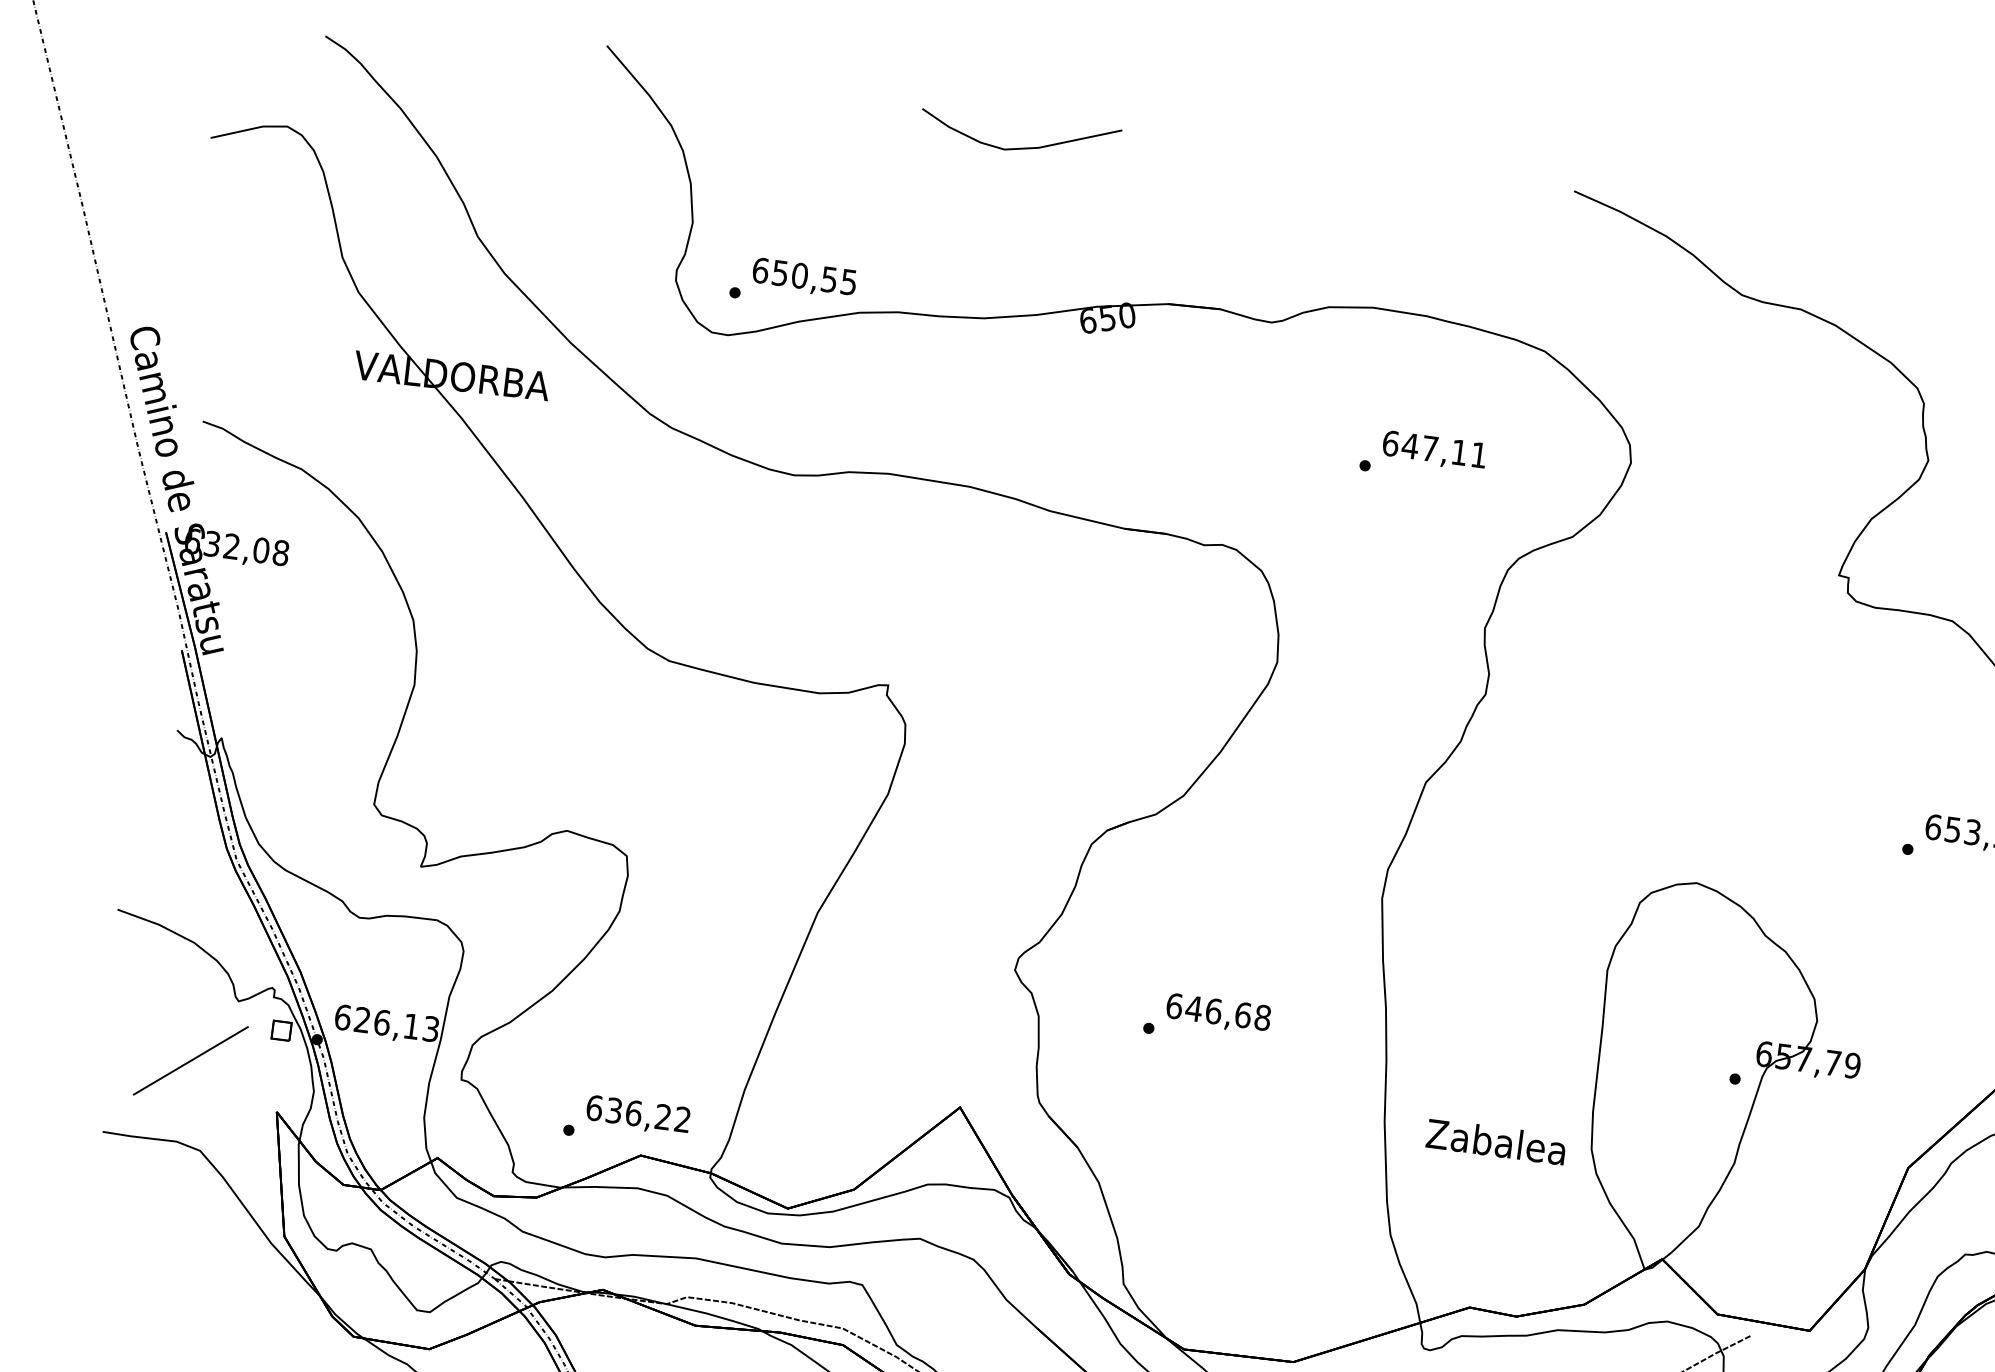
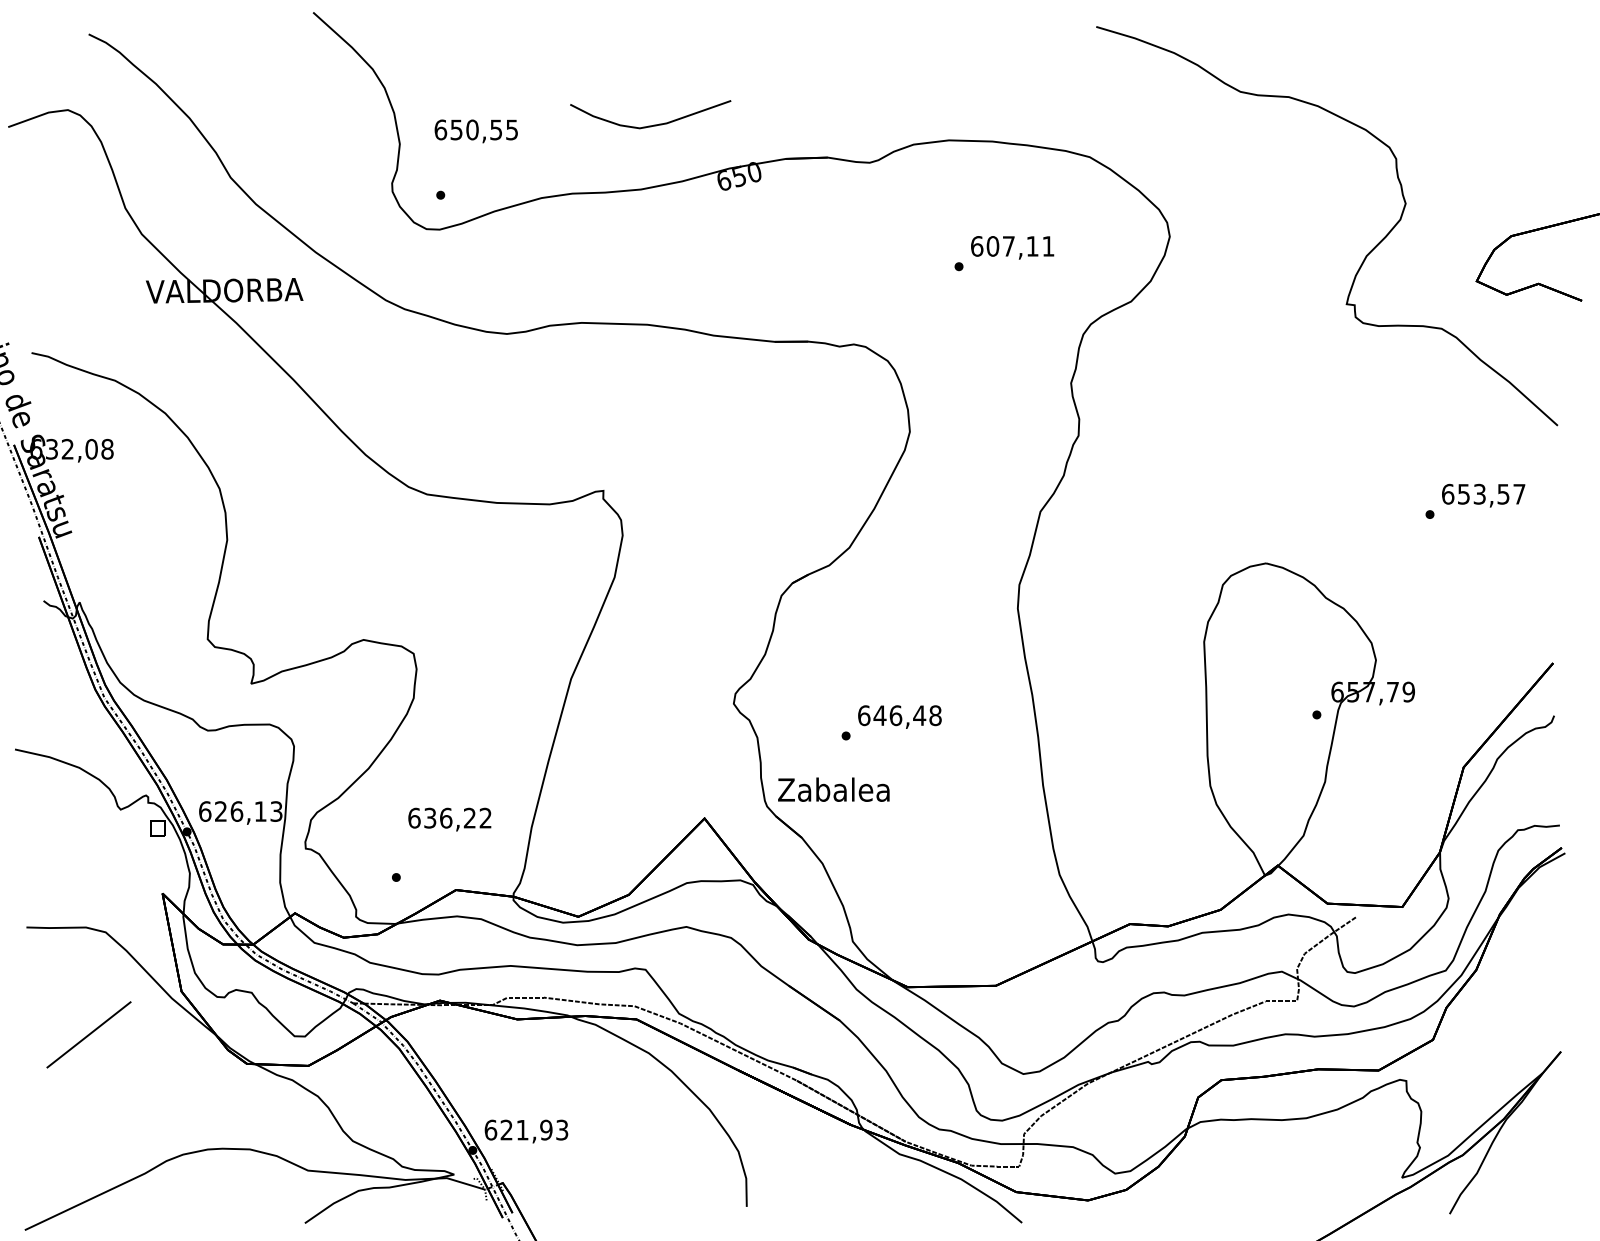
curve: (1022, 147) -> (653, 124), moved
text: (803, 278) -> (475, 131), moved
text: (1409, 446) -> (992, 246), 647,11 -> 607,11
text: (1242, 1014) -> (919, 715), 646,68 -> 646,48
line: (190, 1060) -> (88, 1034), moved
text: (637, 1115) -> (449, 819), moved
text: (1495, 1141) -> (833, 789), moved

